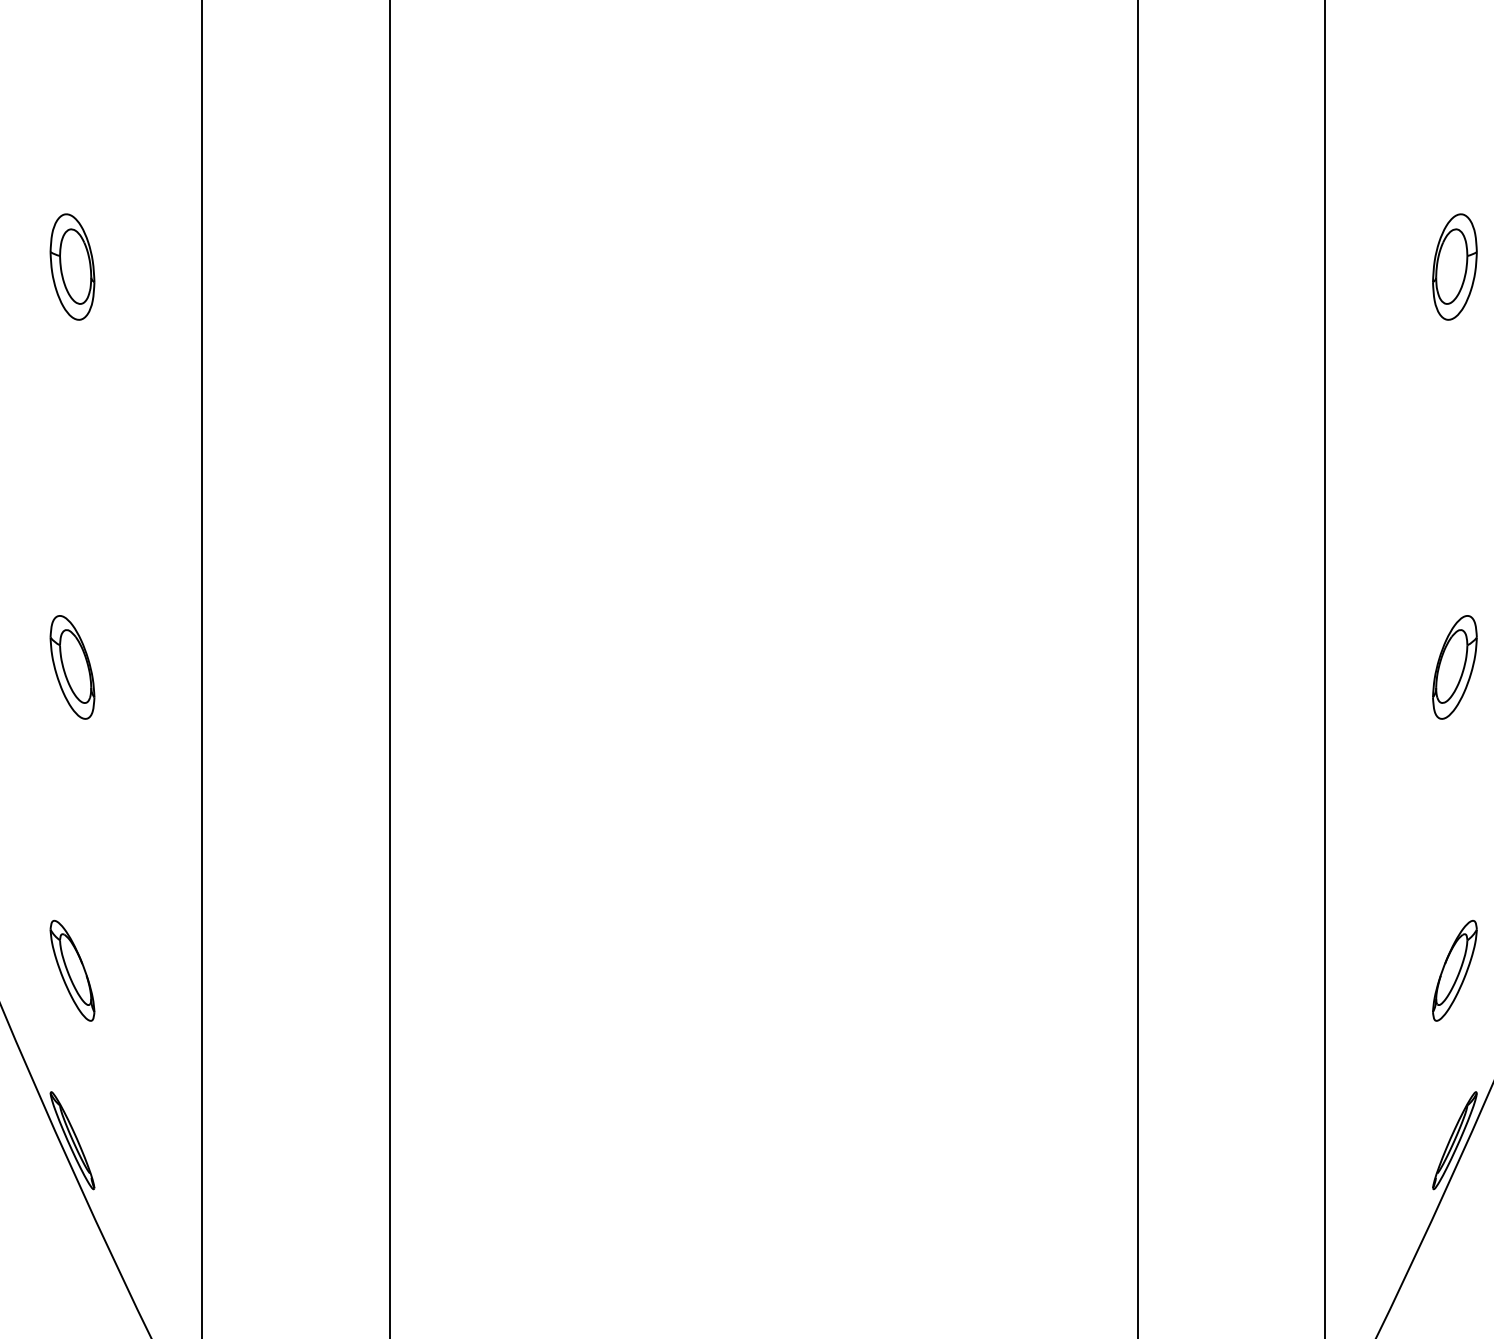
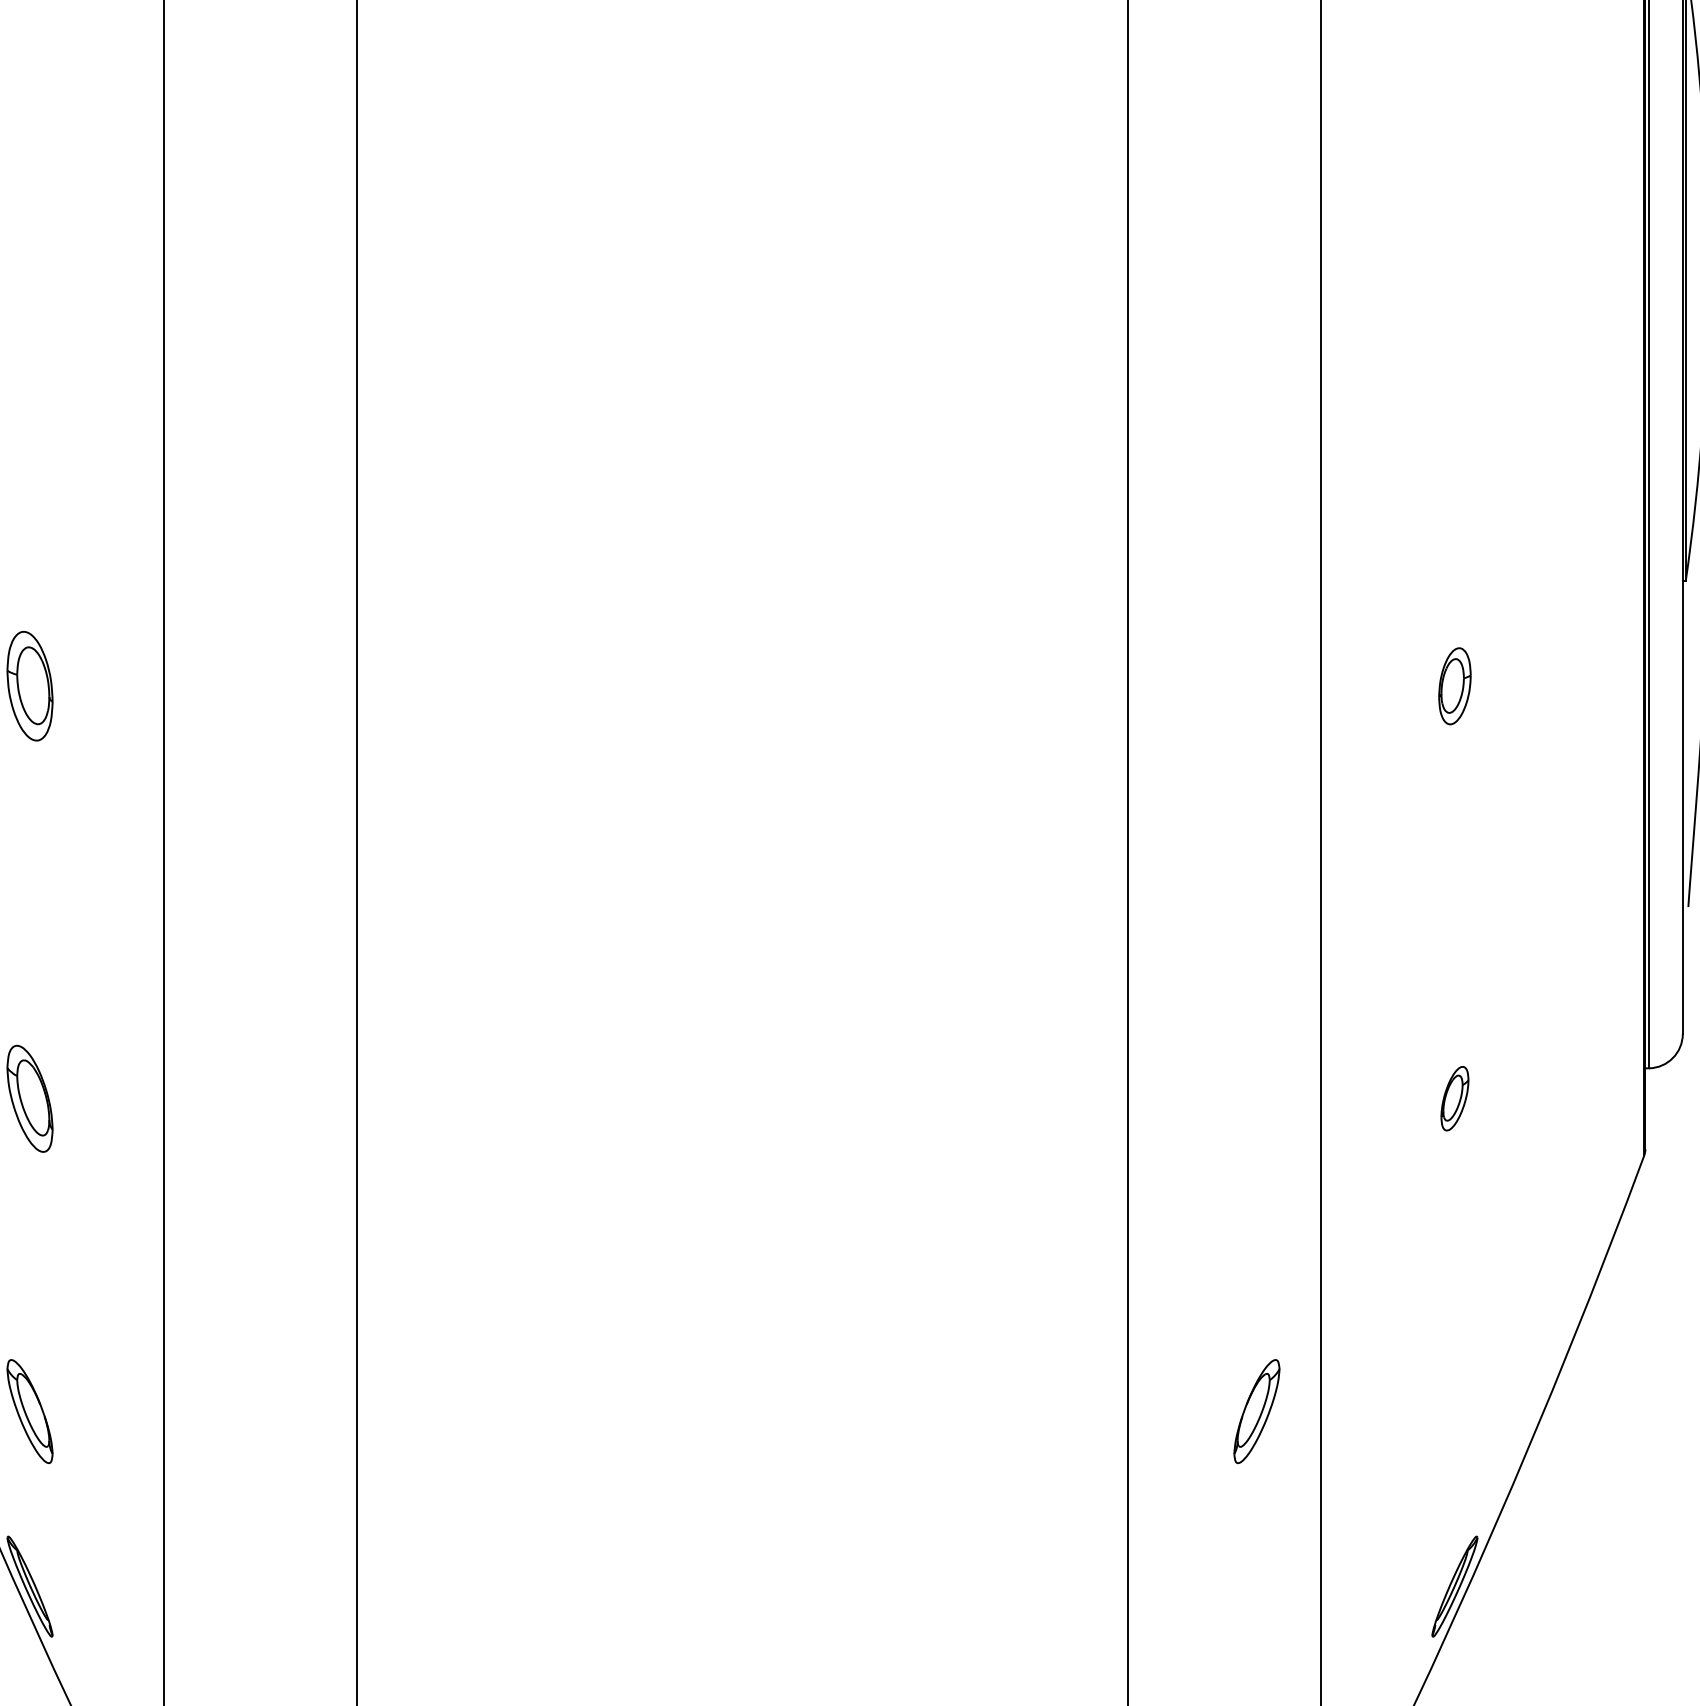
part: (1454, 267) -> (1454, 686), size x0.7
part: (1454, 667) -> (1454, 1098), size x0.6
part: (1454, 970) -> (1256, 1411), moved

